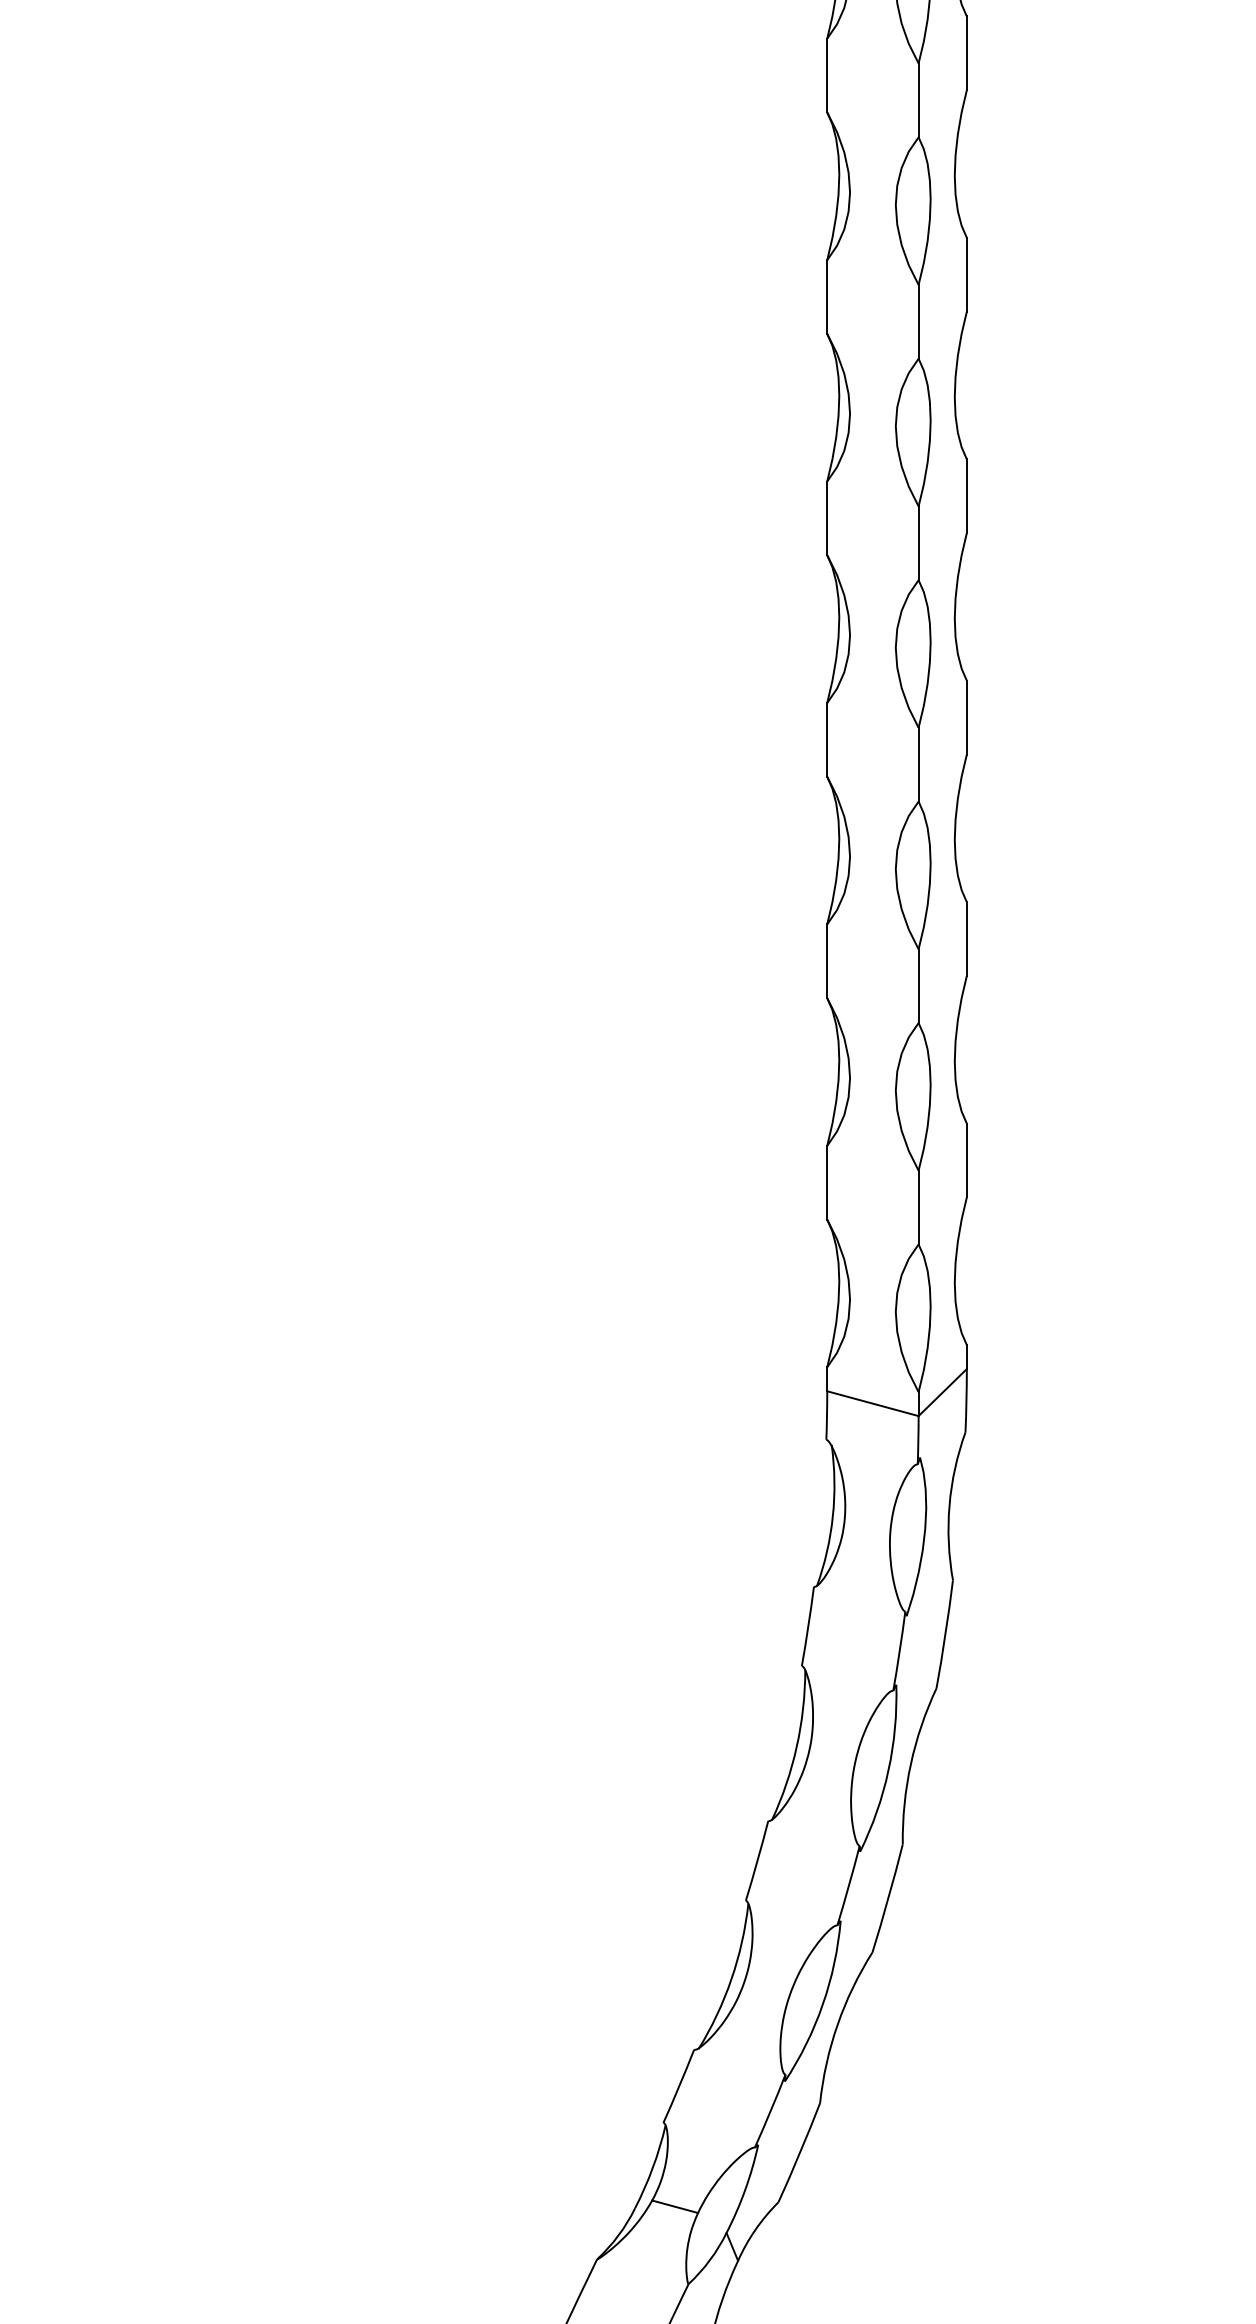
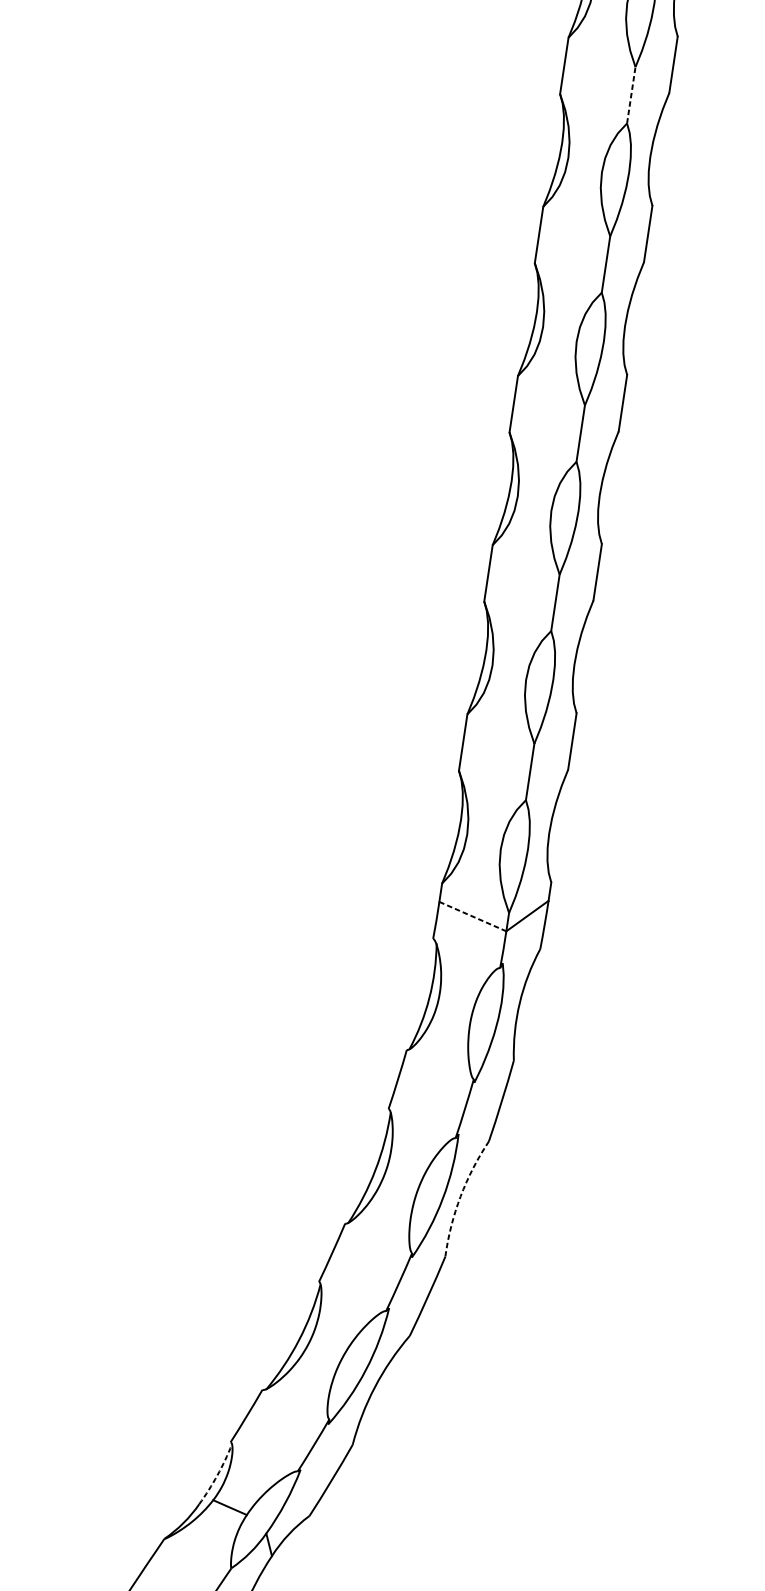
line: (918, 321) -> (631, 95), solid -> dashed
line: (873, 1403) -> (473, 916), solid -> dashed
arc: (910, 1764) -> (460, 1196), solid -> dashed
arc: (652, 2167) -> (217, 1475), solid -> dashed

